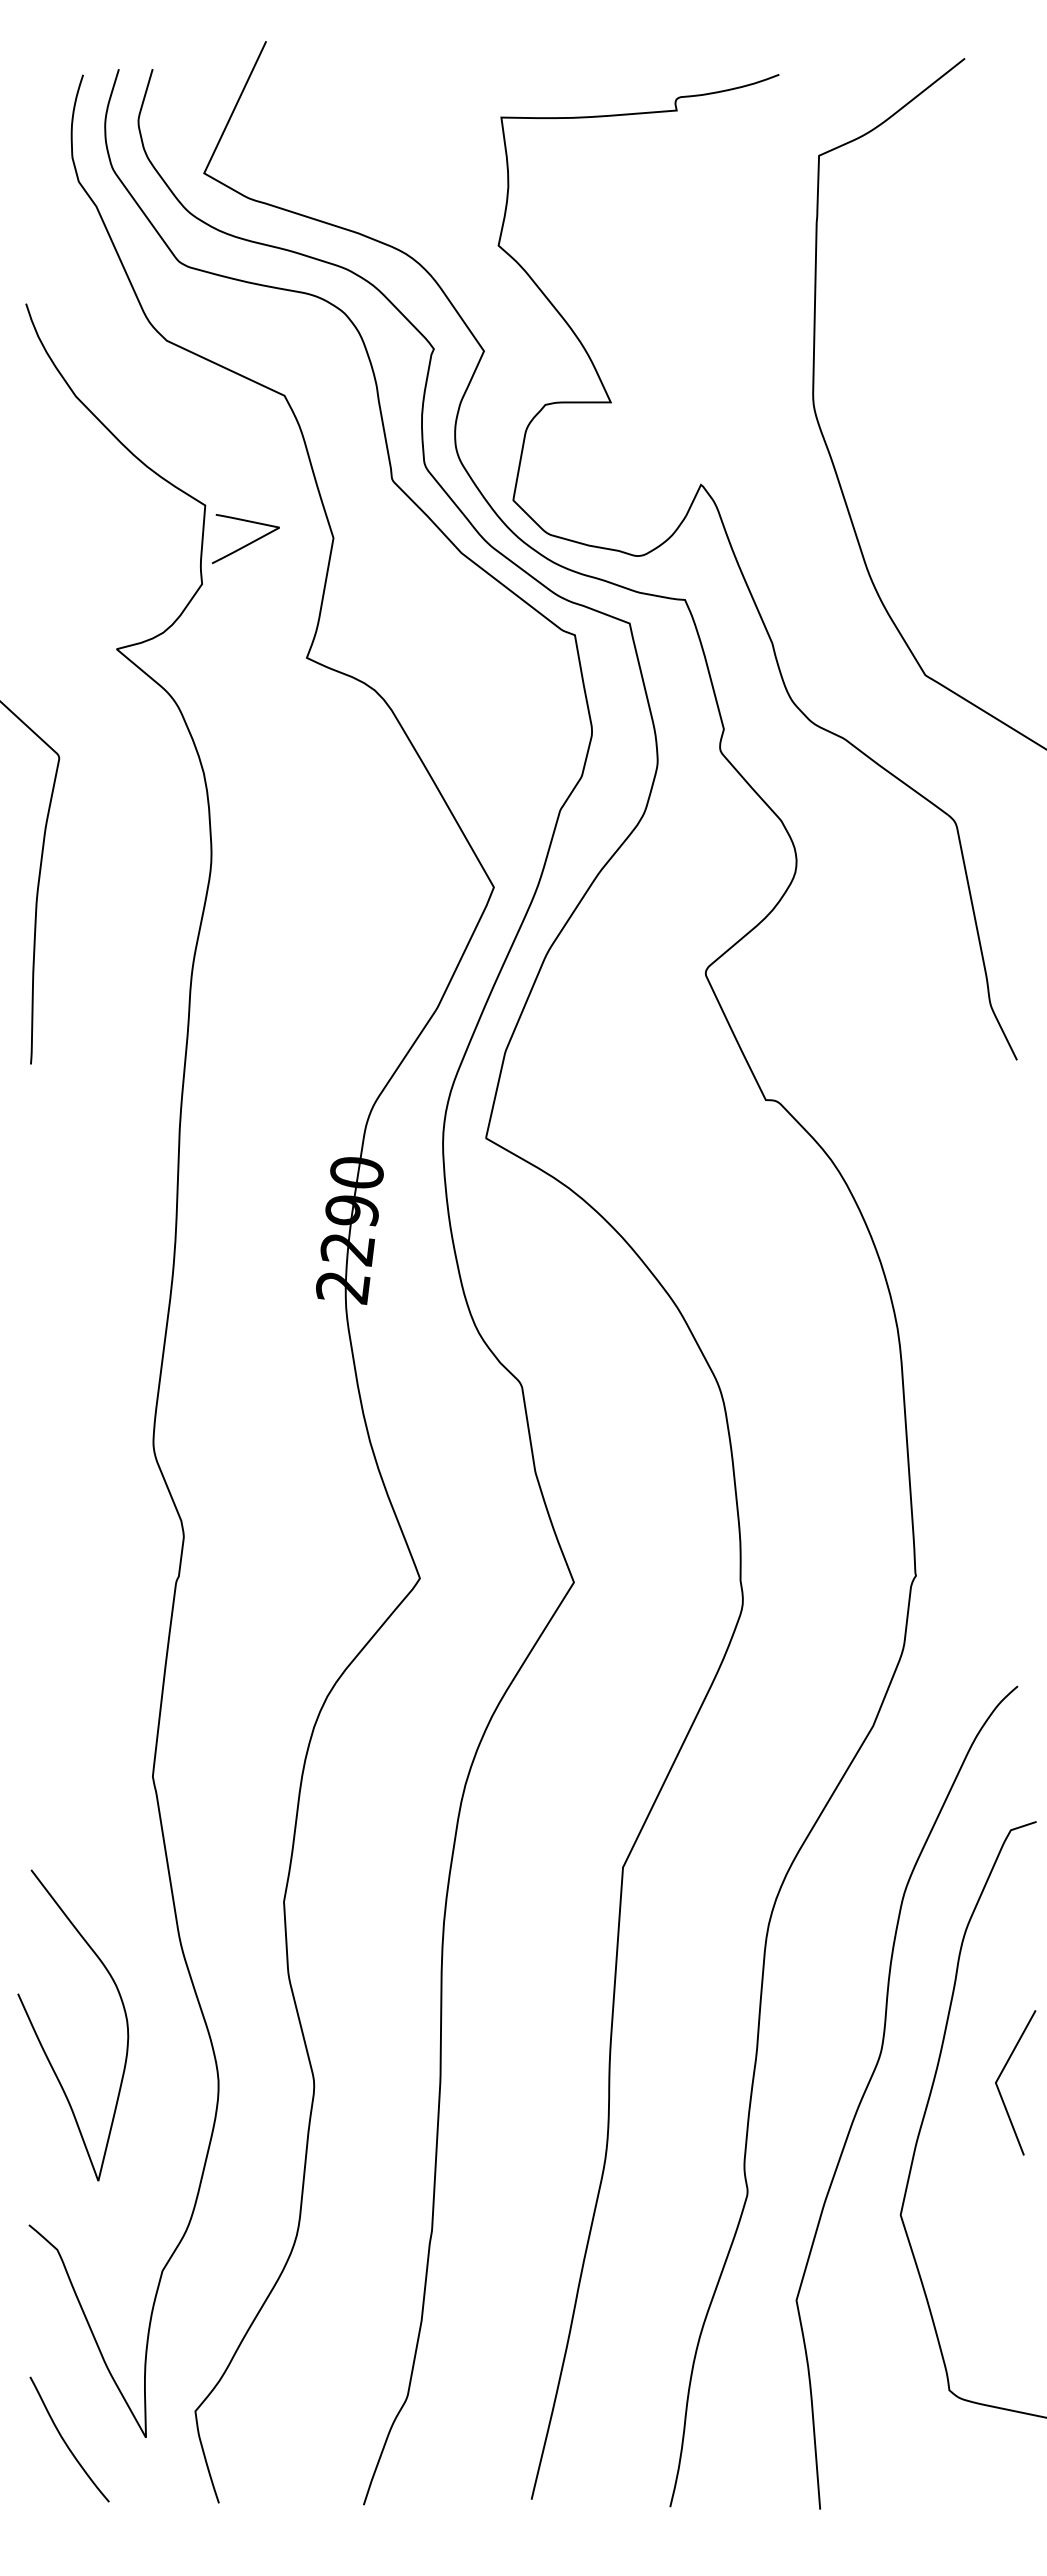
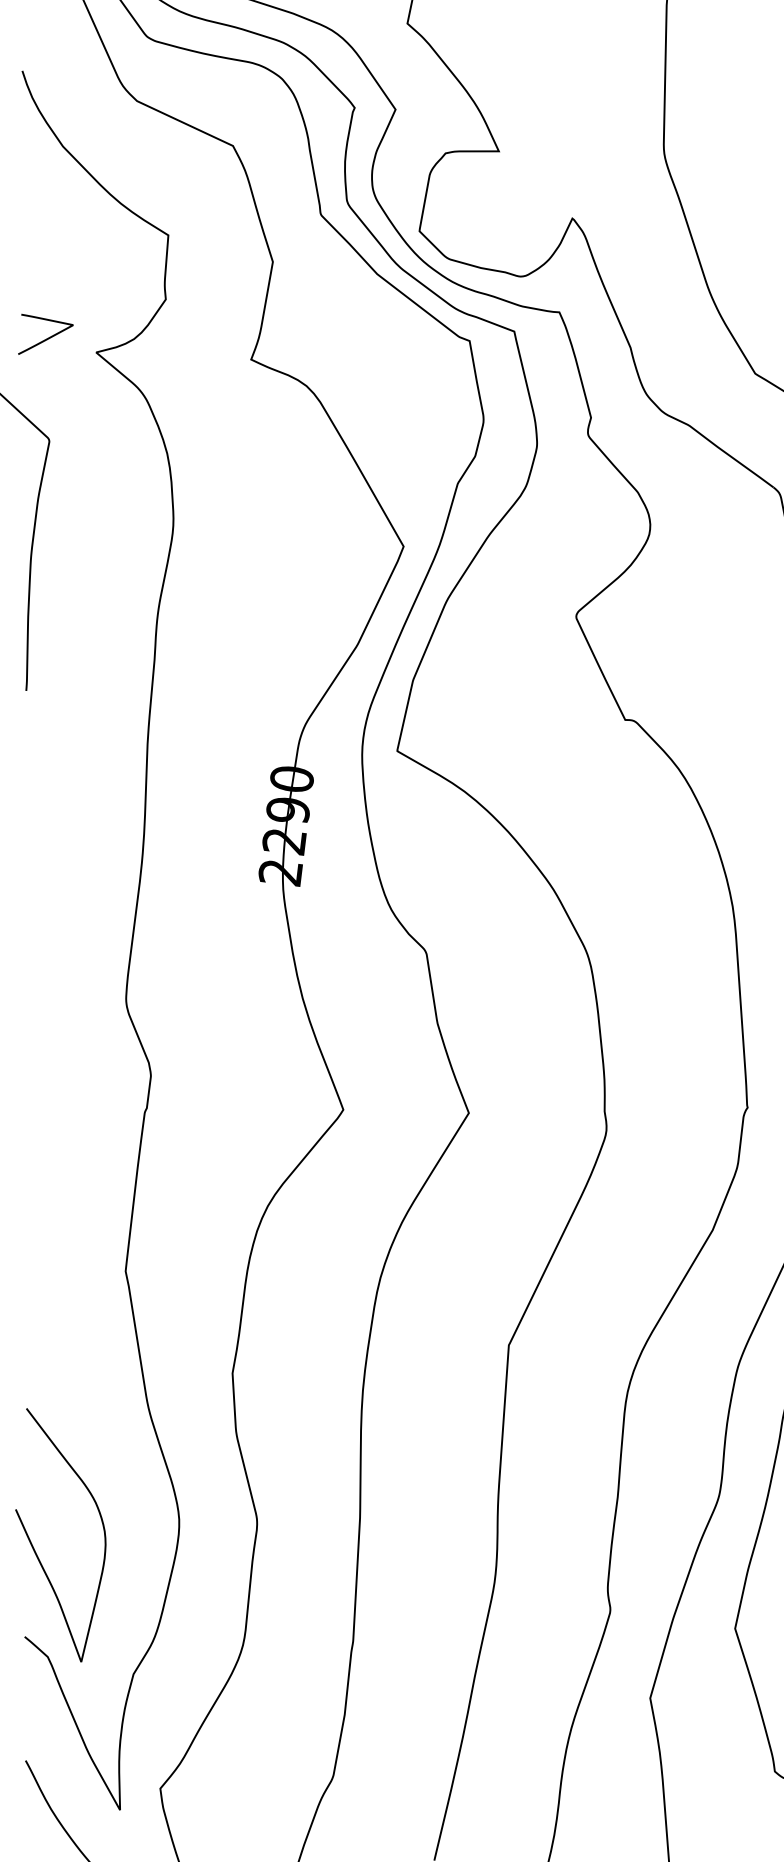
curve: (247, 543) -> (47, 338), moved
curve: (40, 2040) -> (34, 1547), moved

